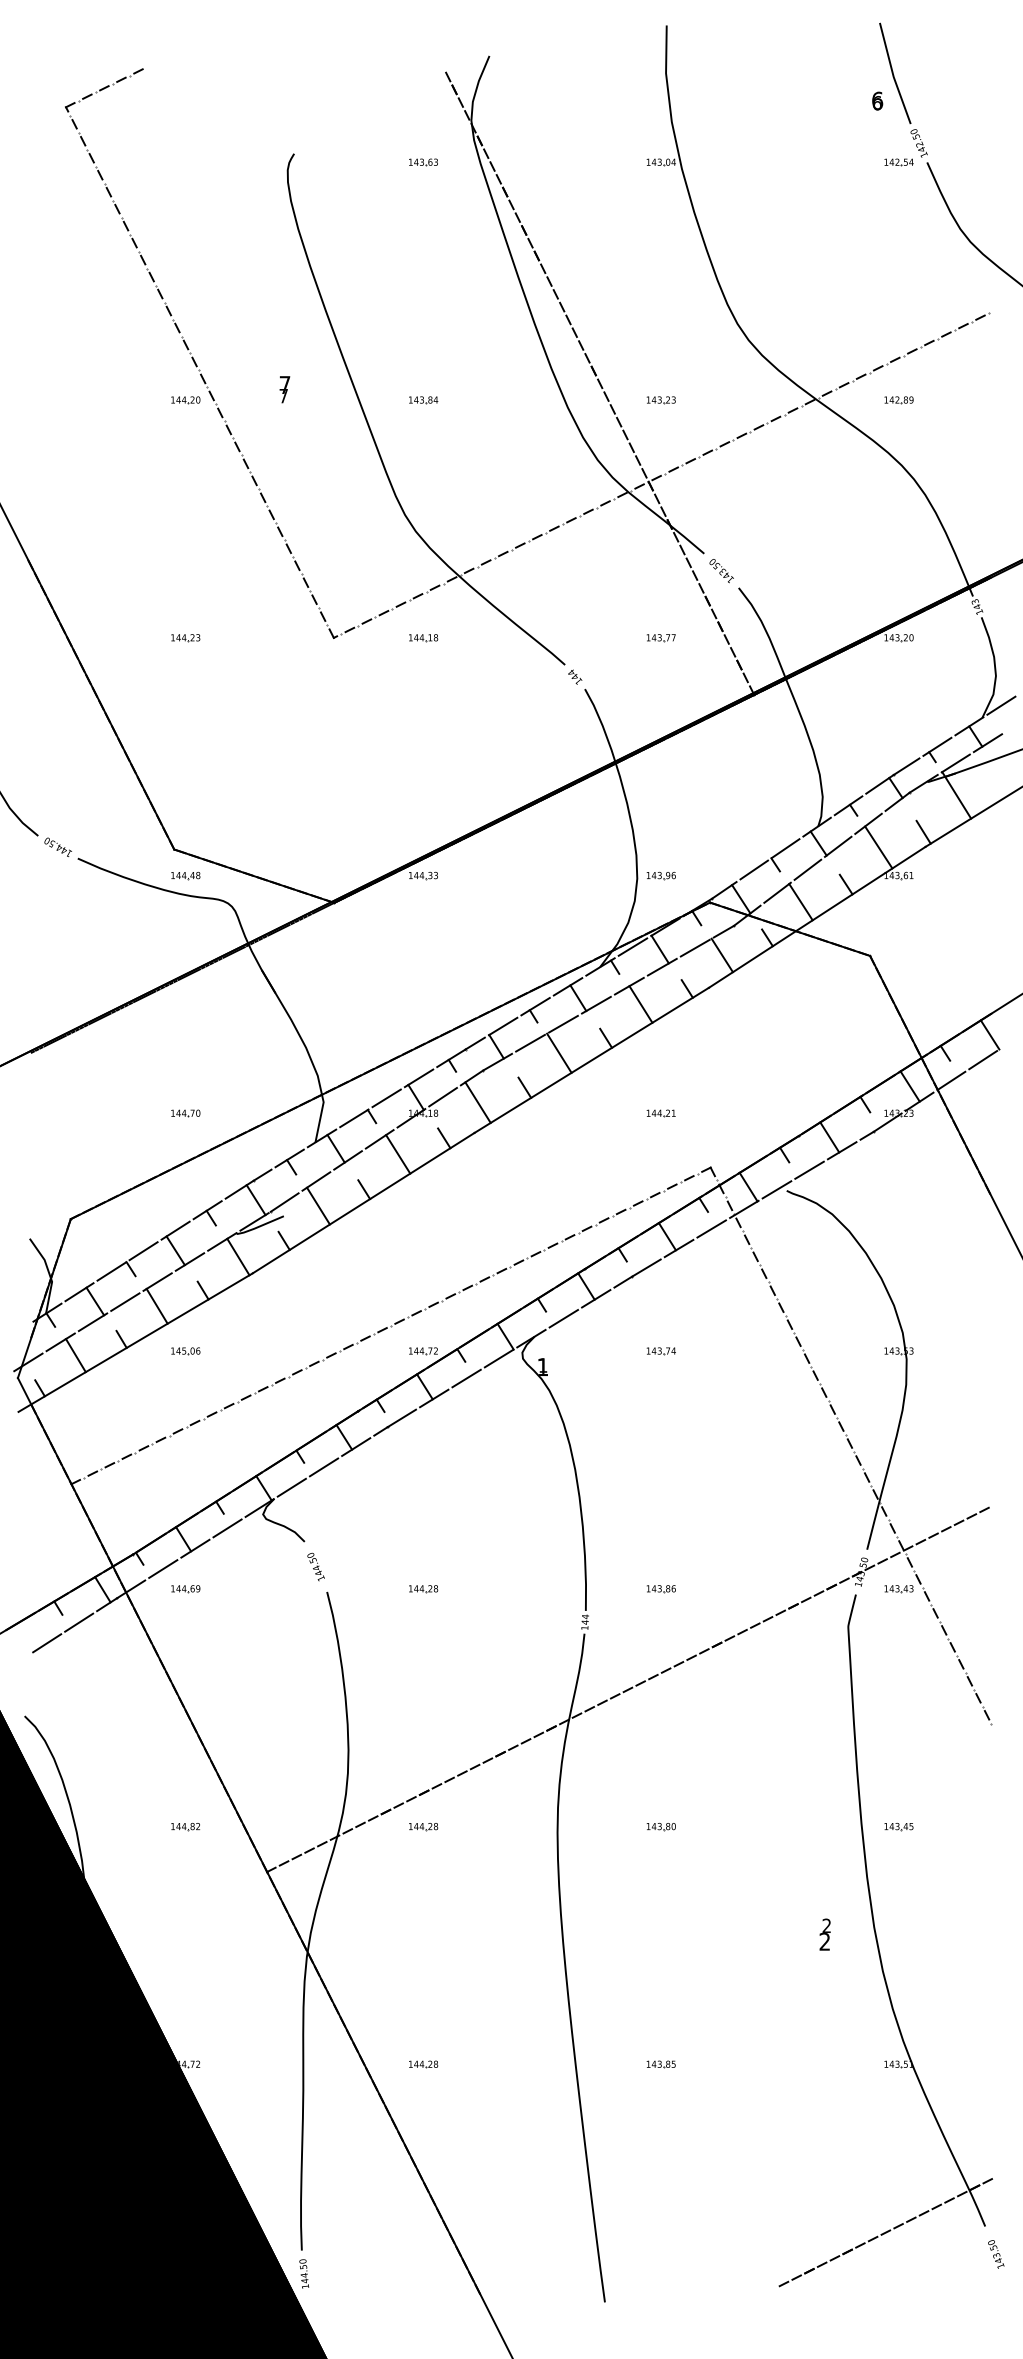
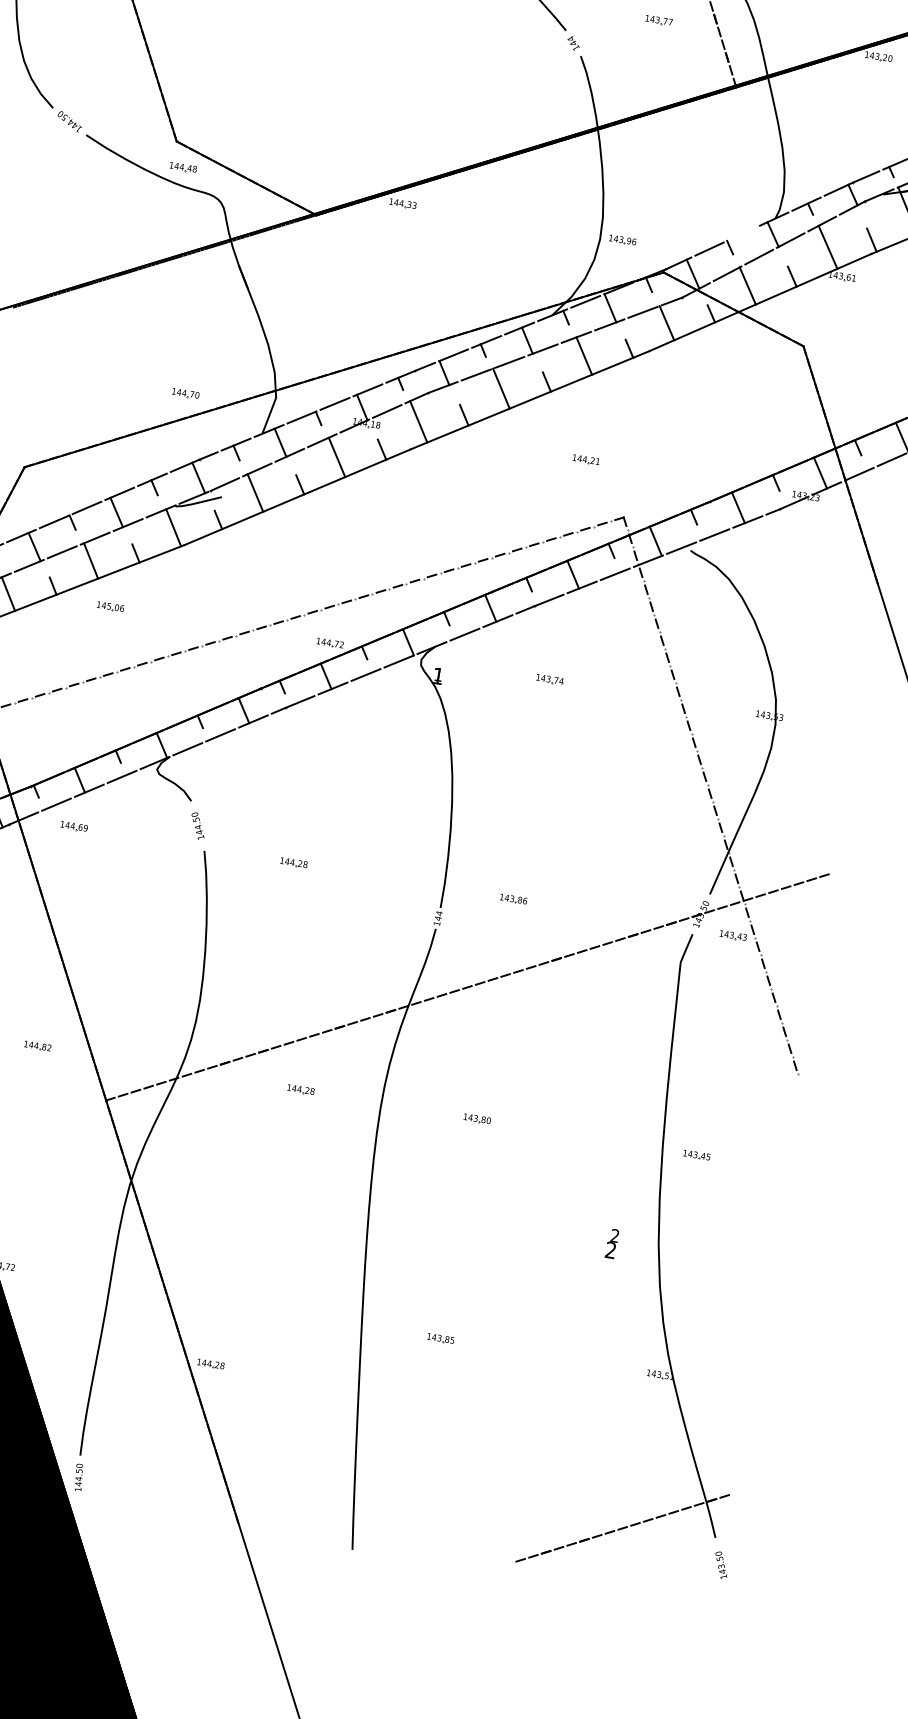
line: (785, 848) -> (741, 234), removed
part: (185, 1113) -> (185, 393), moved
part: (423, 1827) -> (300, 1090), moved
part: (423, 2064) -> (210, 1364), moved

